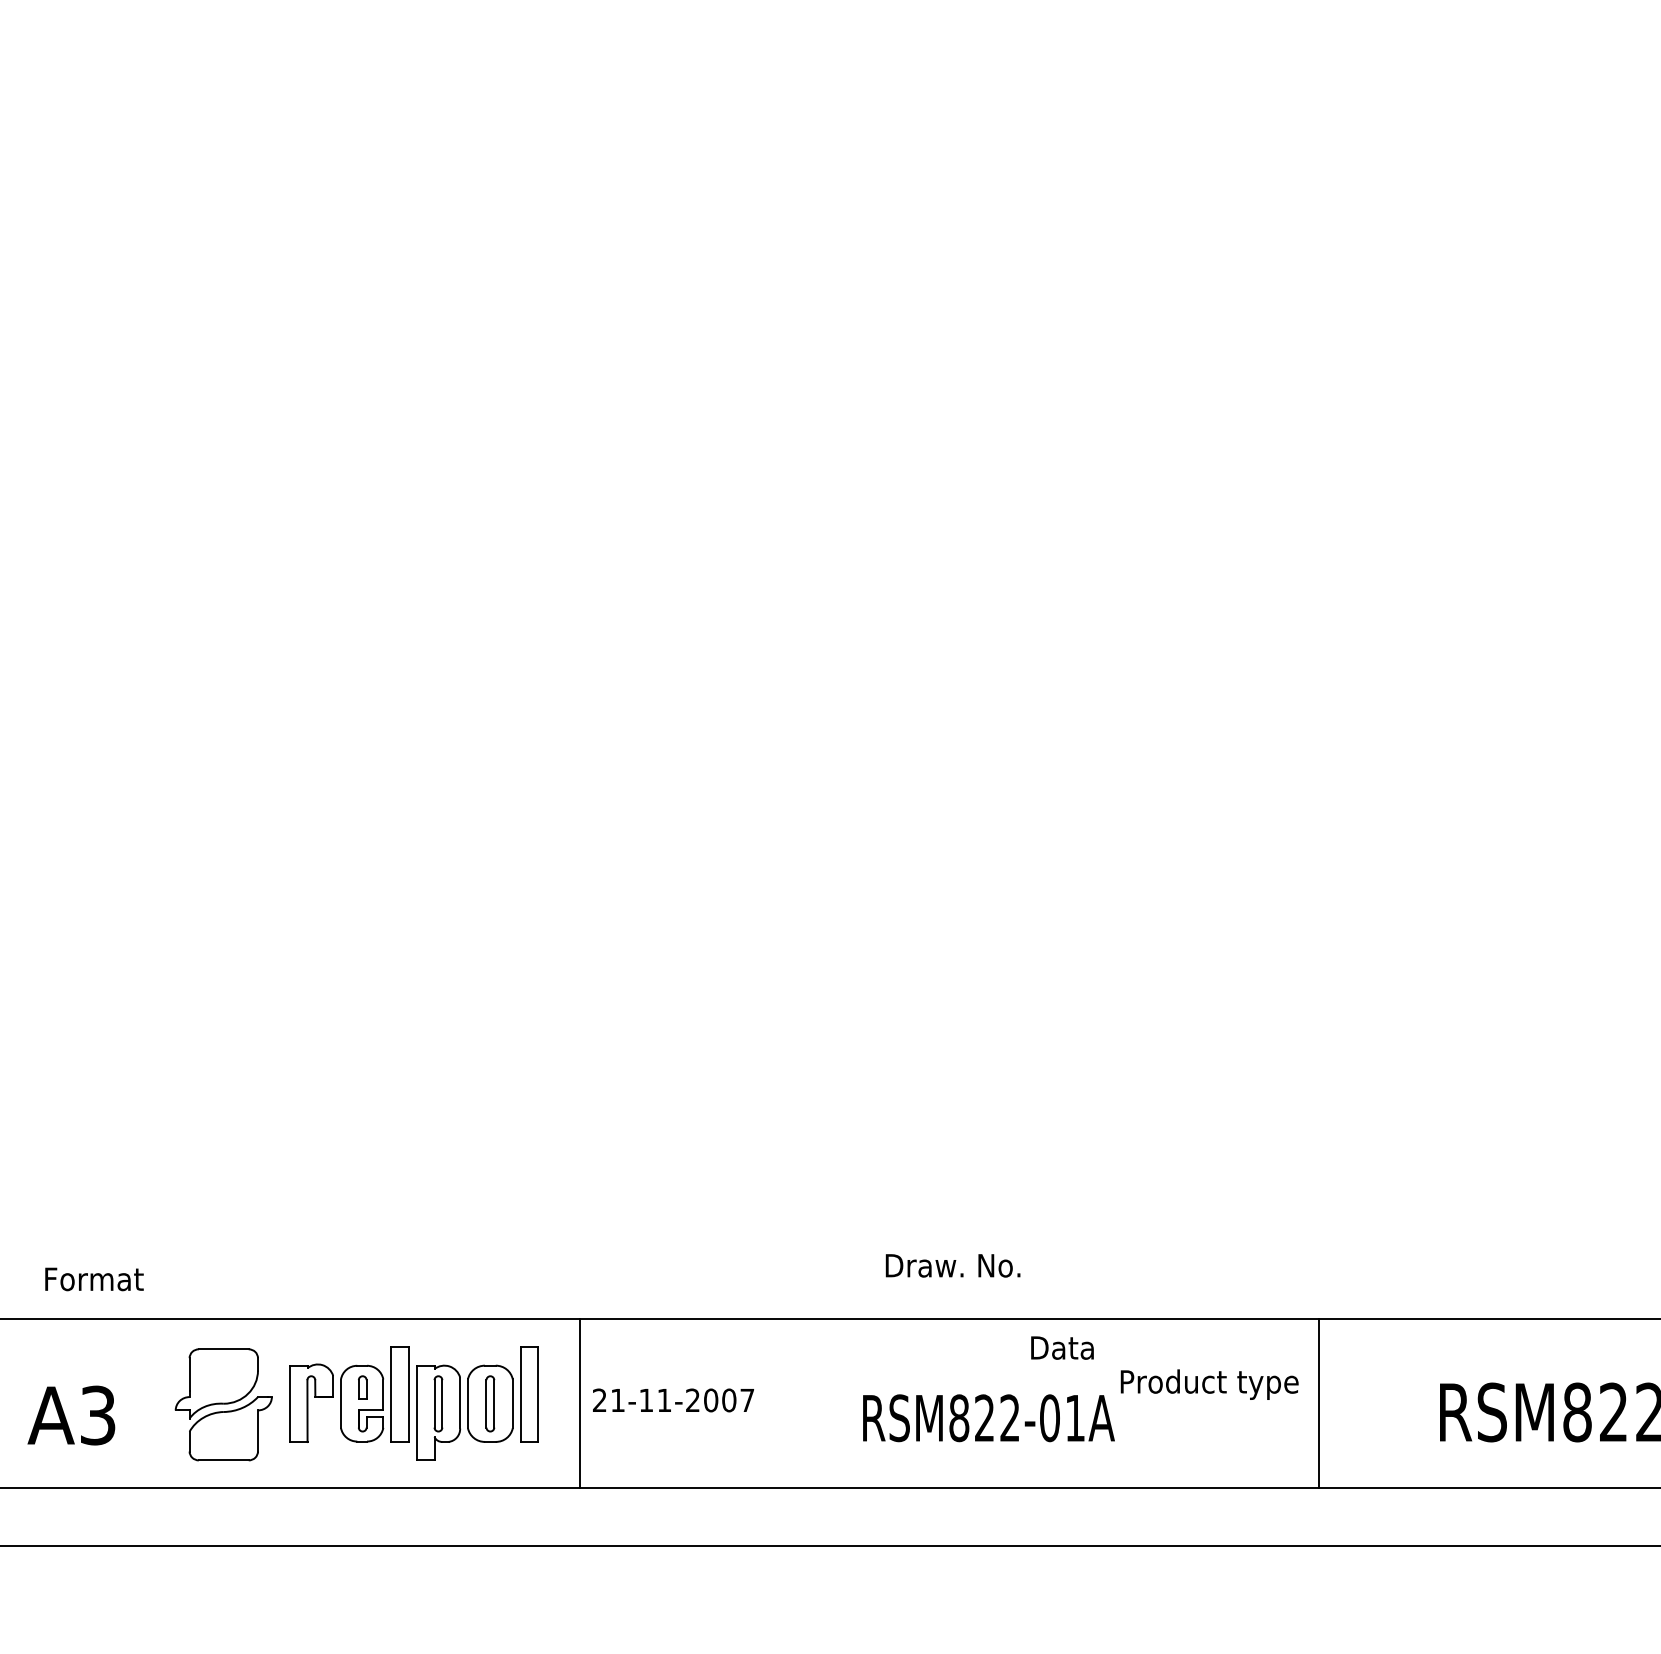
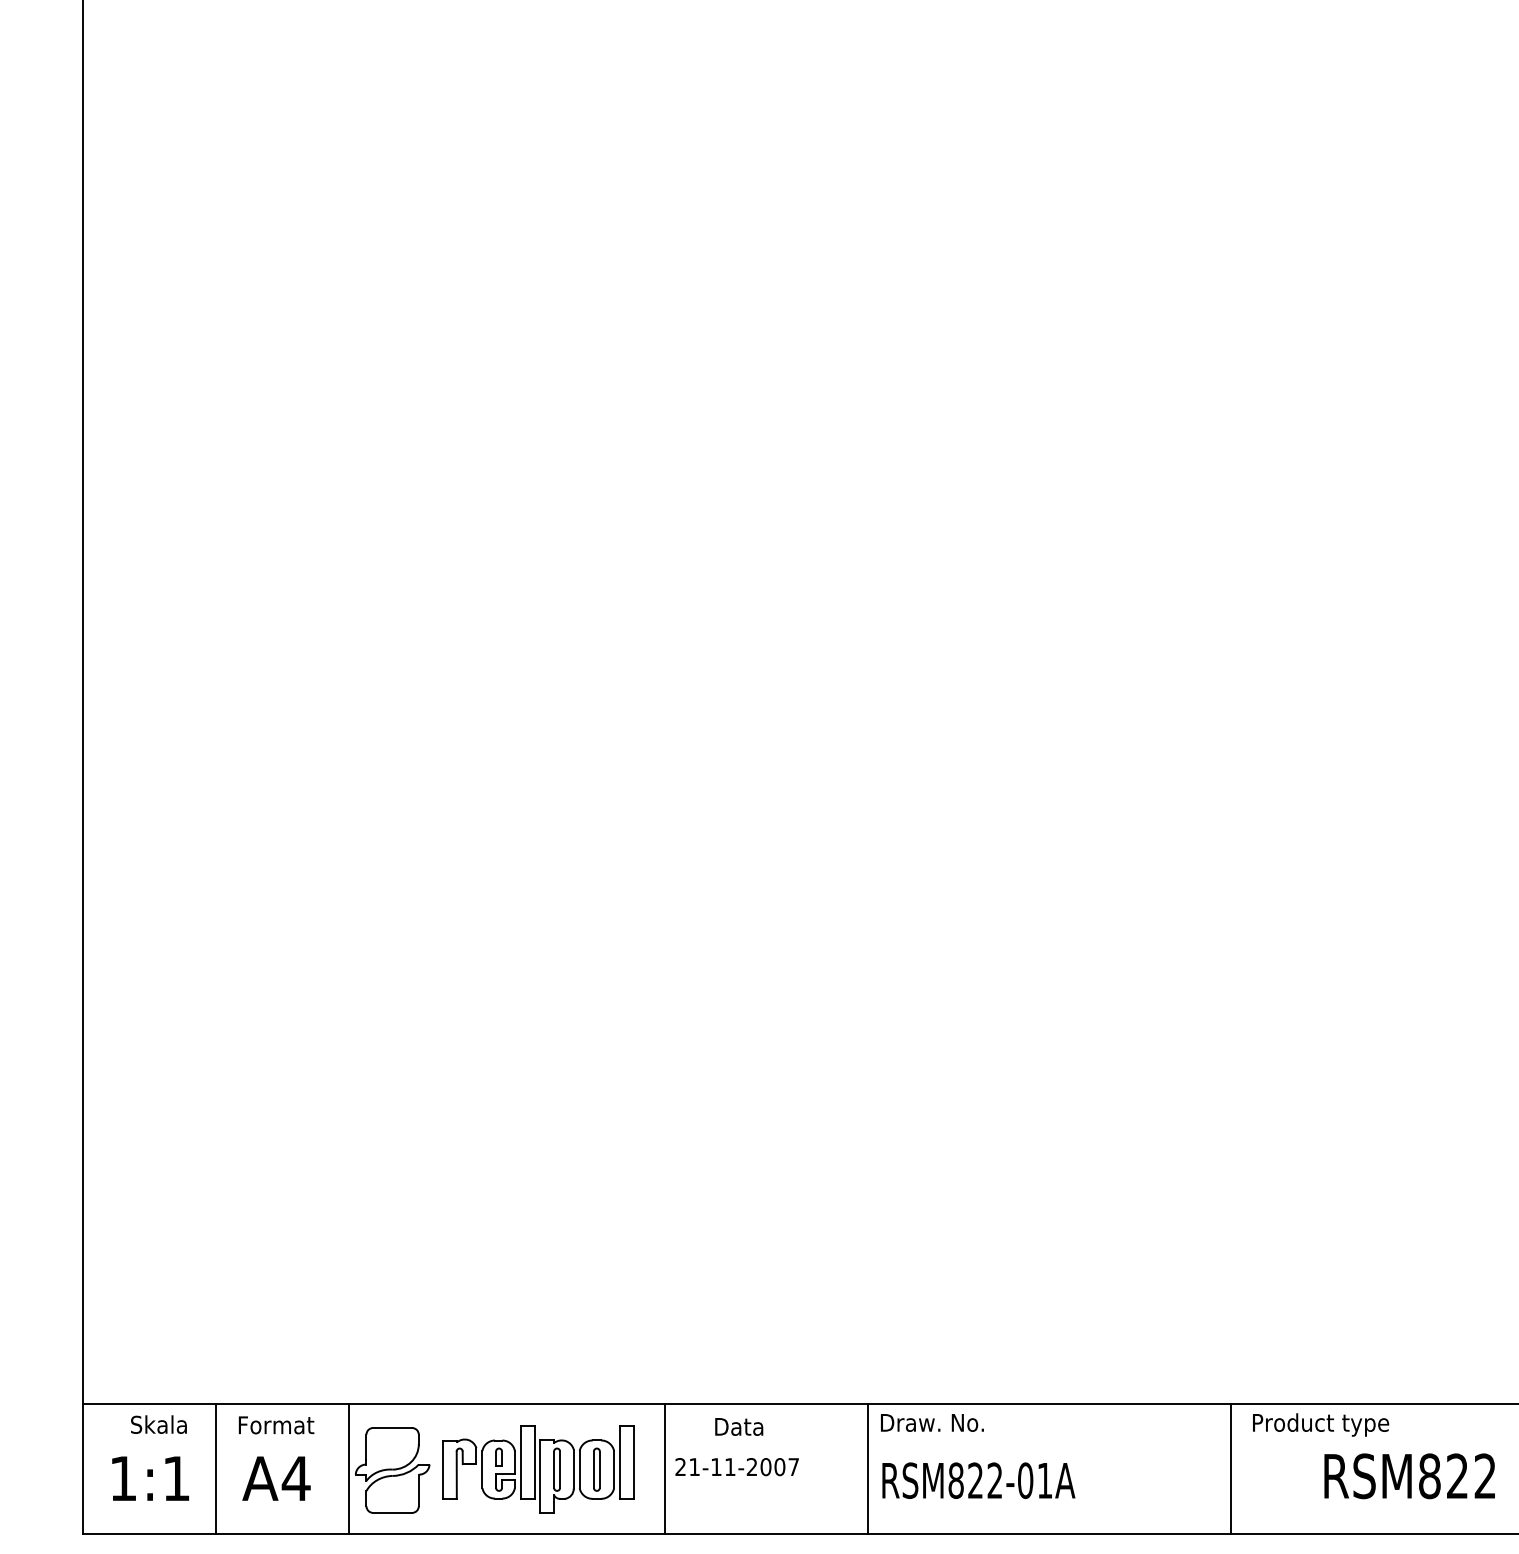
text: (953, 1265) -> (932, 1422), moved
text: (94, 1279) -> (276, 1425), moved
text: (1062, 1347) -> (739, 1426), moved
text: (1210, 1384) -> (1321, 1424), moved
line: (166, 1403) -> (348, 1469), added
line: (844, 1403) -> (868, 1469), added
text: (97, 1415) -> (295, 1478), A3 -> A4

